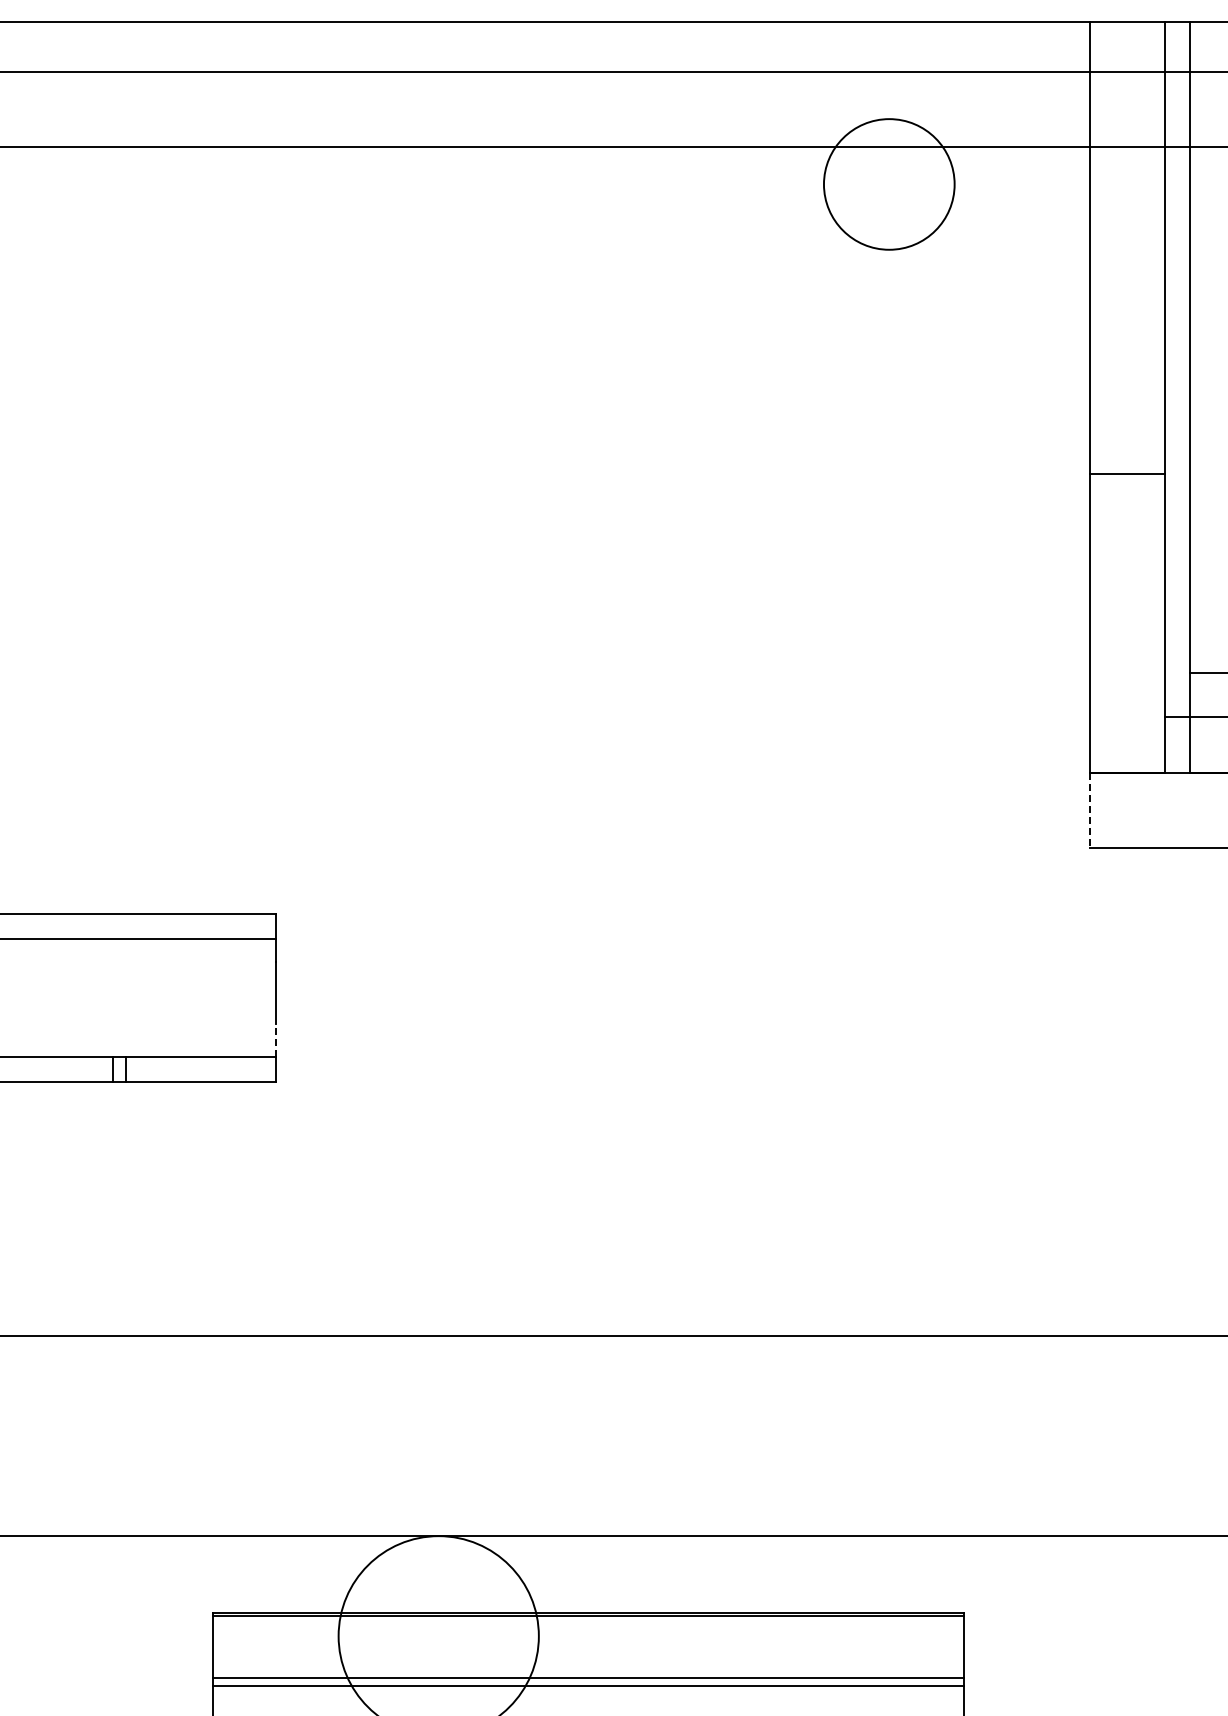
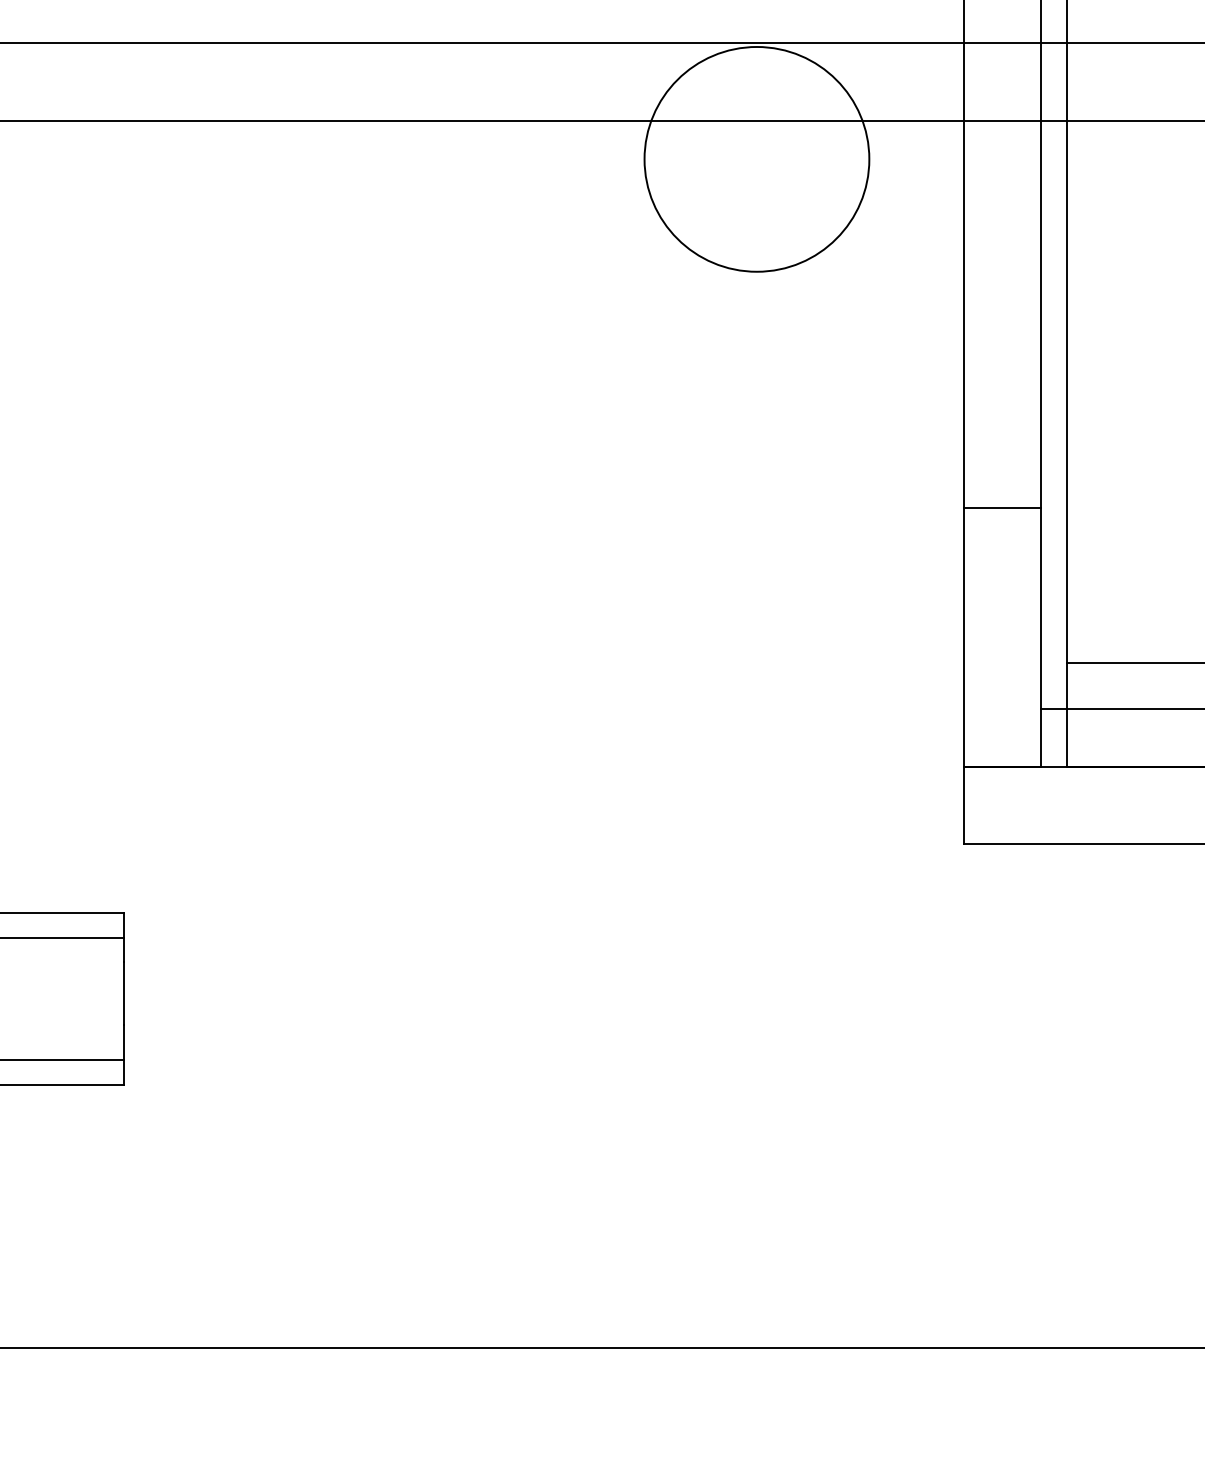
circle: (889, 184) -> (757, 159), size x1.67
line: (1126, 474) -> (1001, 508), moved
line: (1089, 810) -> (963, 805), dashed -> solid
line: (276, 1040) -> (124, 1042), dashed -> solid

